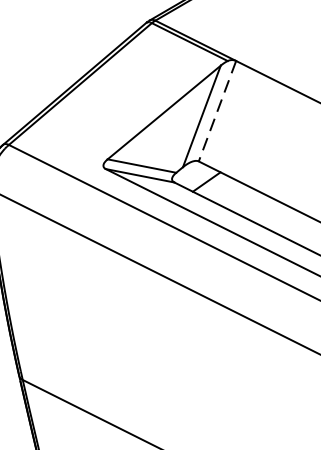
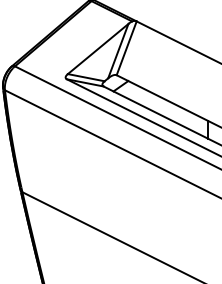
line: (217, 111) -> (126, 48), dashed -> solid

